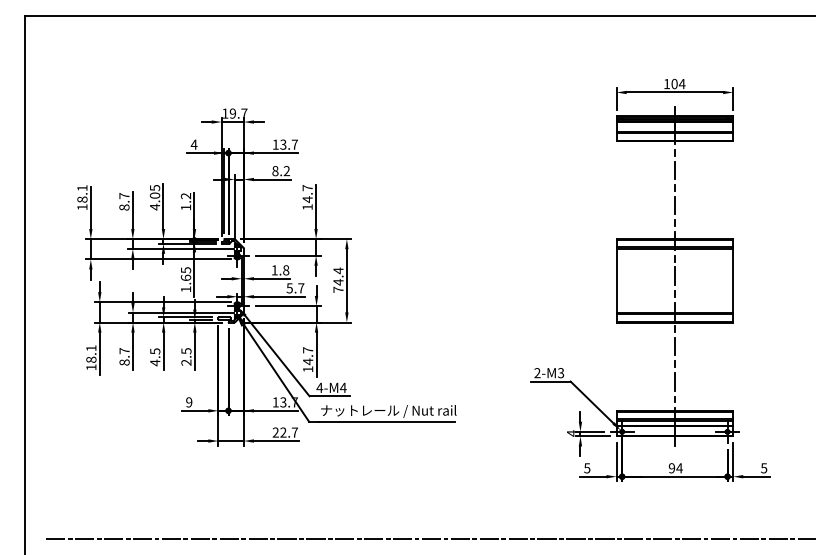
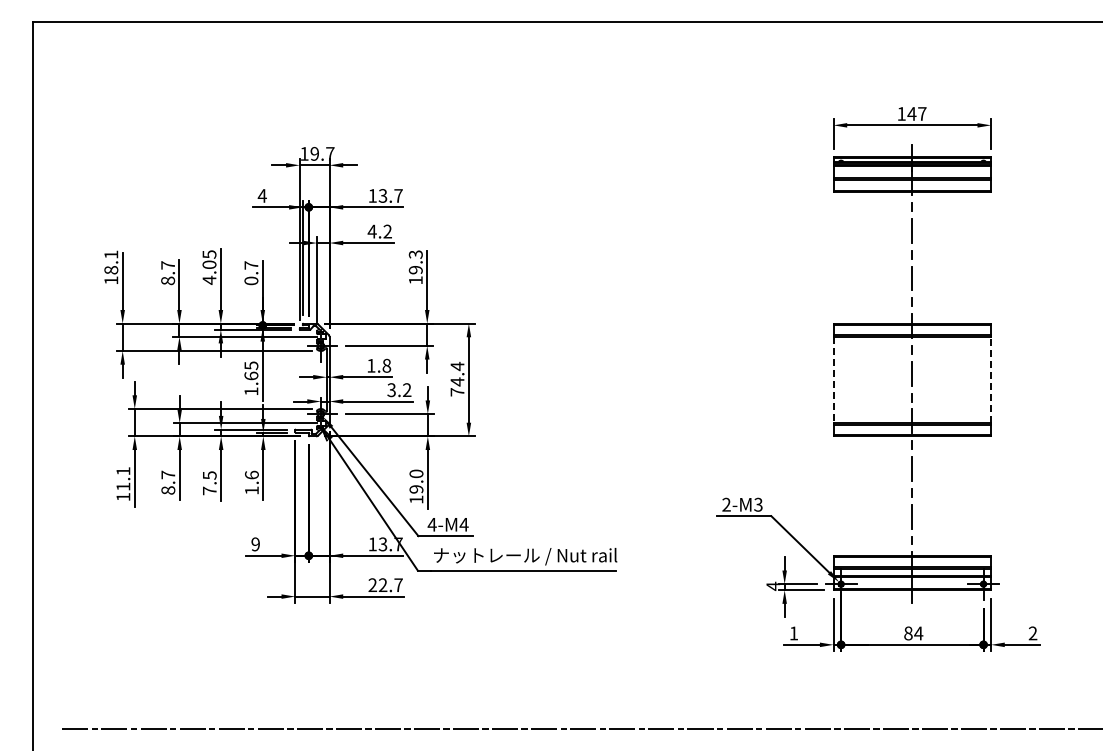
text: (677, 83) -> (916, 113), 104 -> 147
text: (274, 170) -> (371, 231), 8.2 -> 4.2
text: (307, 193) -> (415, 262), 14.7 -> 19.3
text: (186, 202) -> (251, 273), 1.2 -> 0.7
line: (616, 281) -> (833, 380), solid -> dashed
line: (733, 281) -> (991, 380), solid -> dashed
text: (295, 287) -> (399, 389), 5.7 -> 3.2
text: (308, 355) -> (416, 481), 14.7 -> 19.0
text: (186, 356) -> (251, 482), 2.5 -> 1.6
text: (91, 359) -> (123, 486), 18.1 -> 11.1
text: (155, 362) -> (209, 490), 4.5 -> 7.5
text: (586, 468) -> (793, 633), 5 -> 1
text: (672, 468) -> (908, 633), 94 -> 84
text: (763, 468) -> (1032, 633), 5 -> 2

